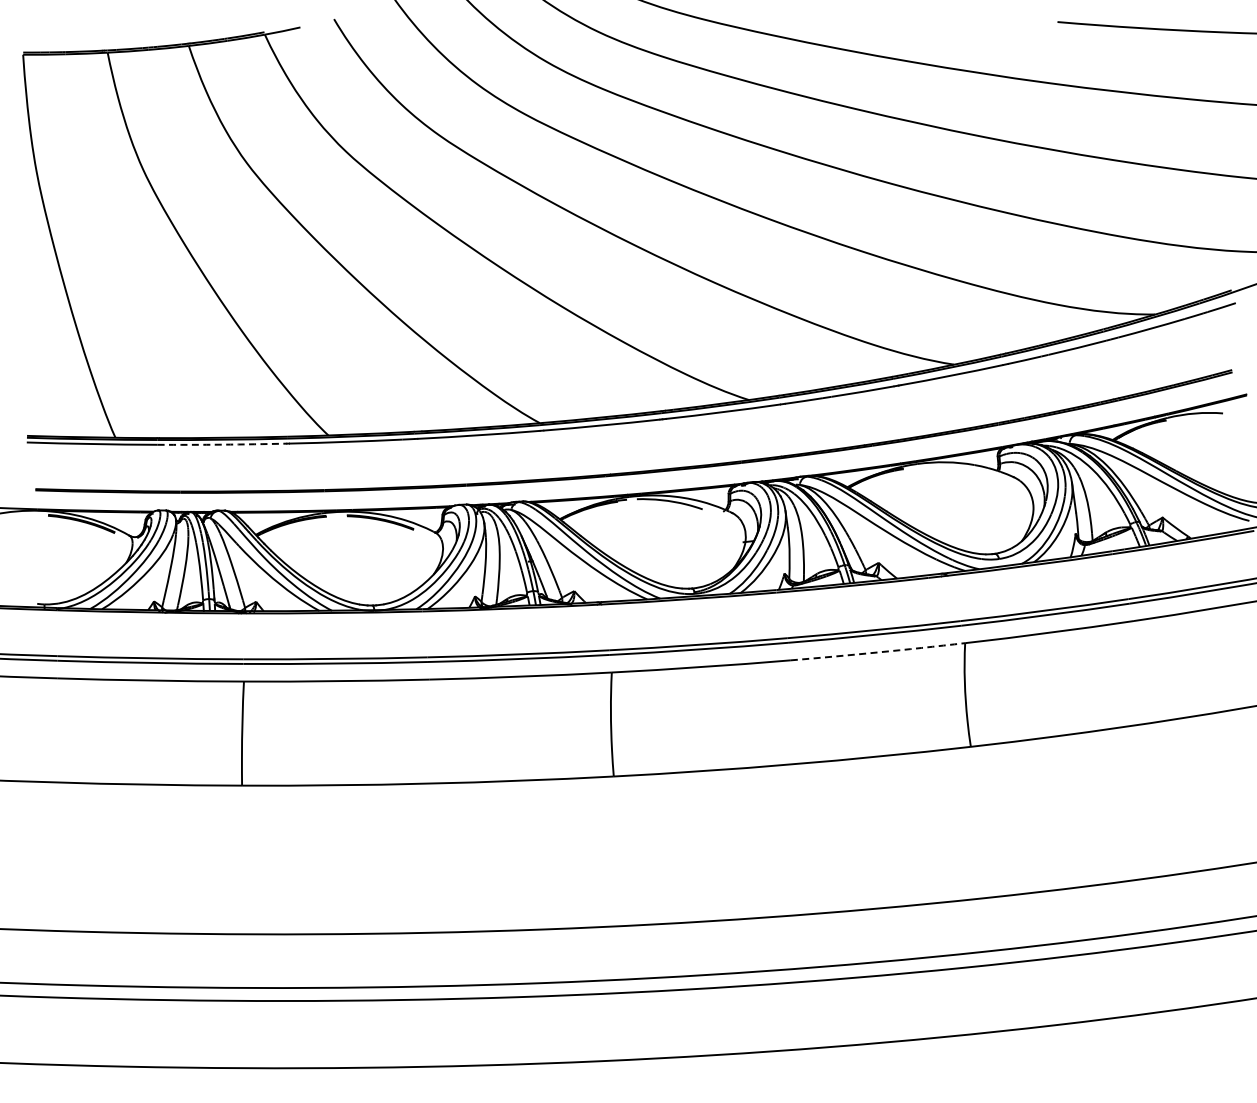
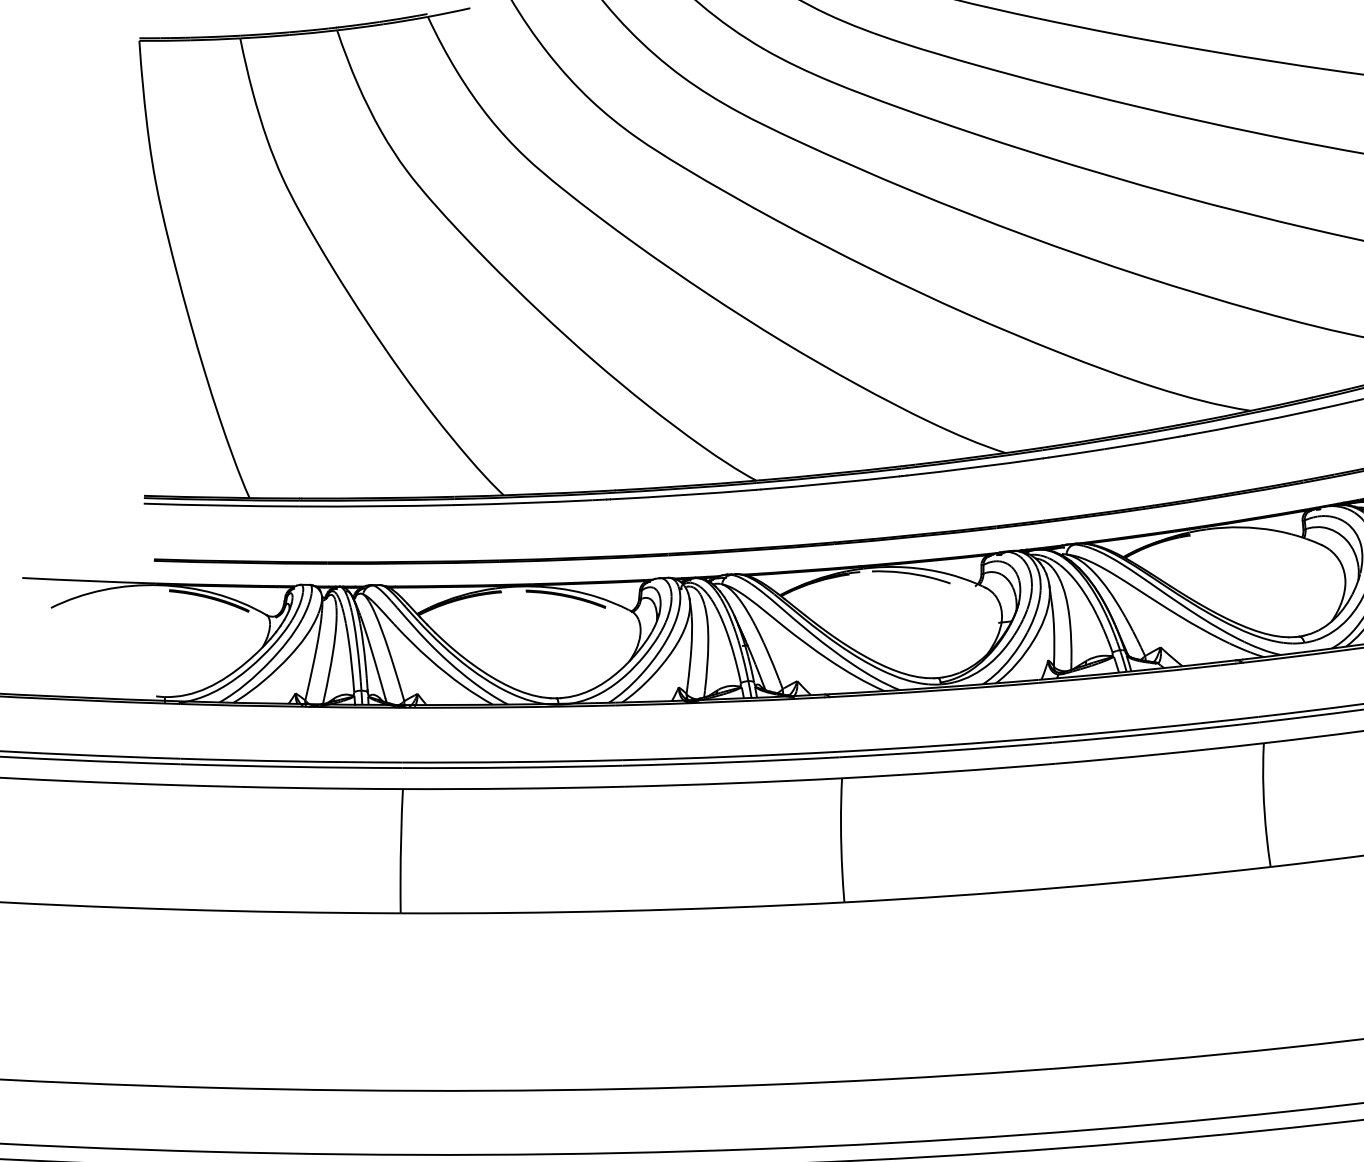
arc: (222, 444) -> (377, 506), dashed -> solid
arc: (878, 652) -> (1160, 754), dashed -> solid

